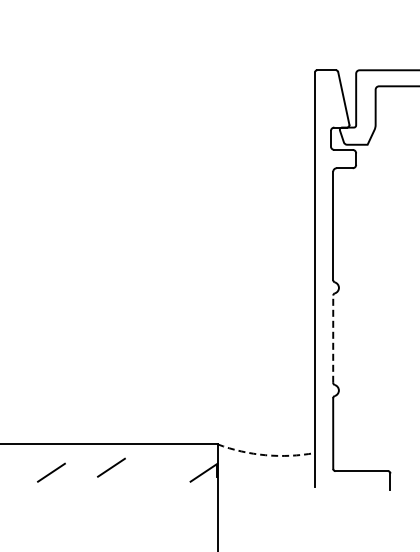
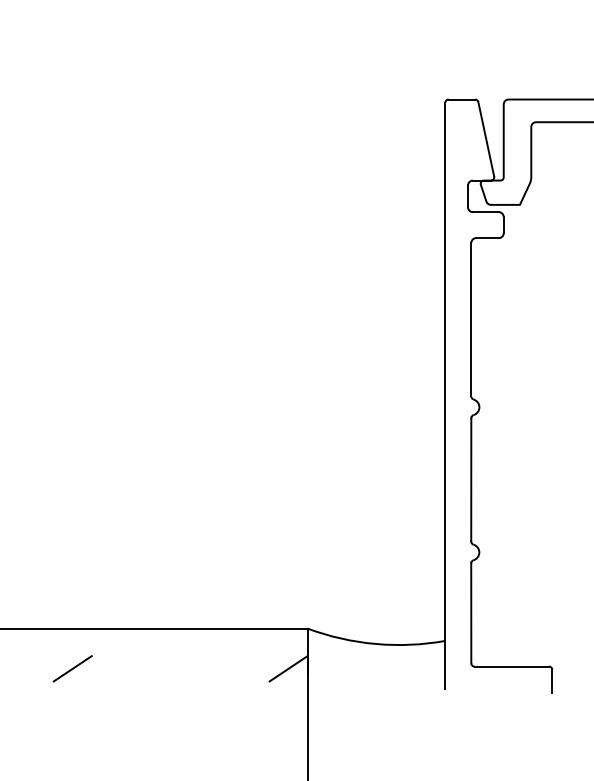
line: (333, 339) -> (471, 480), dashed -> solid
arc: (265, 455) -> (375, 644), dashed -> solid
line: (111, 467) -> (157, 661), removed

